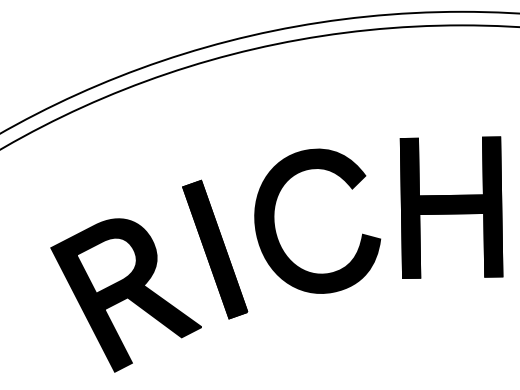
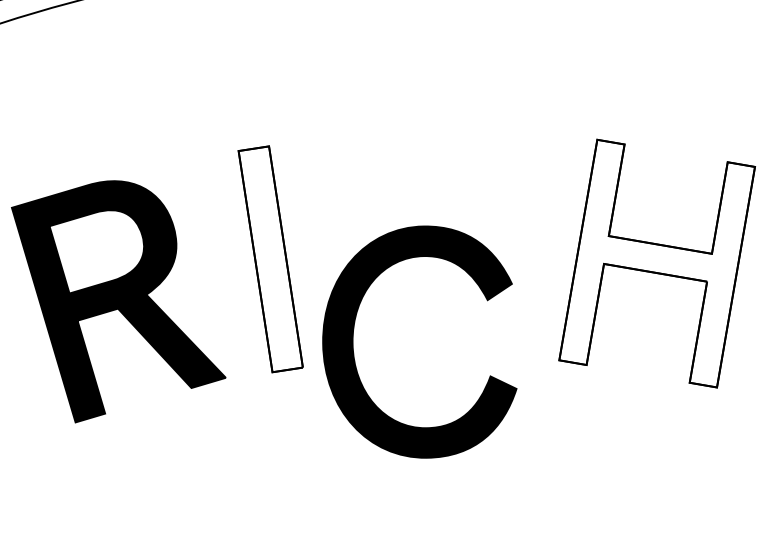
fill: (451, 207) -> (657, 263), removed
part: (275, 226) -> (354, 337), moved
fill: (215, 249) -> (271, 259), removed

